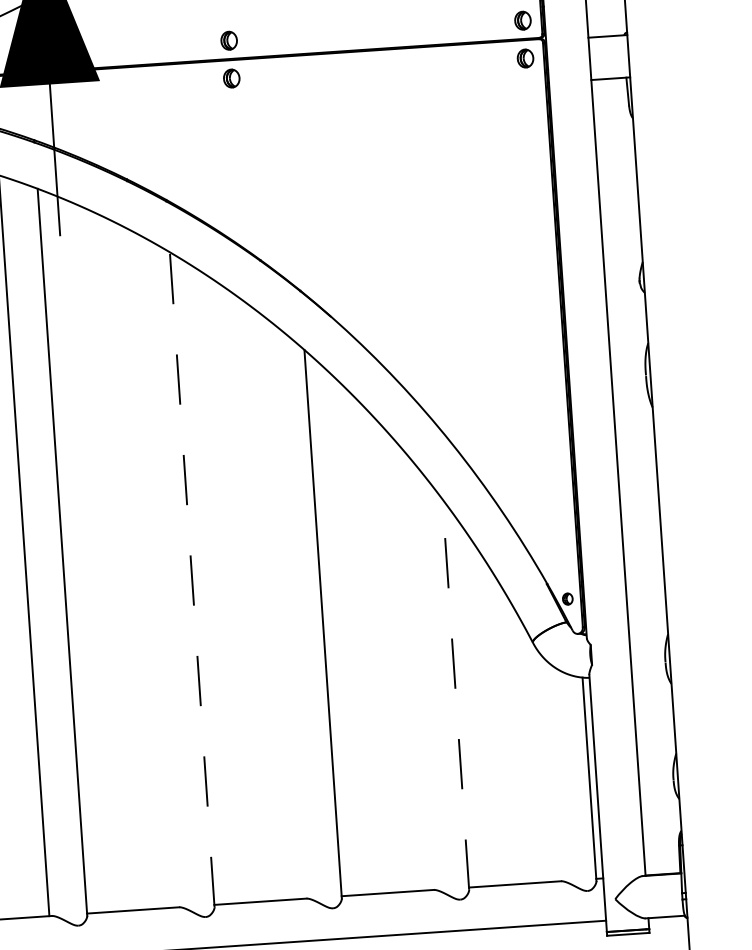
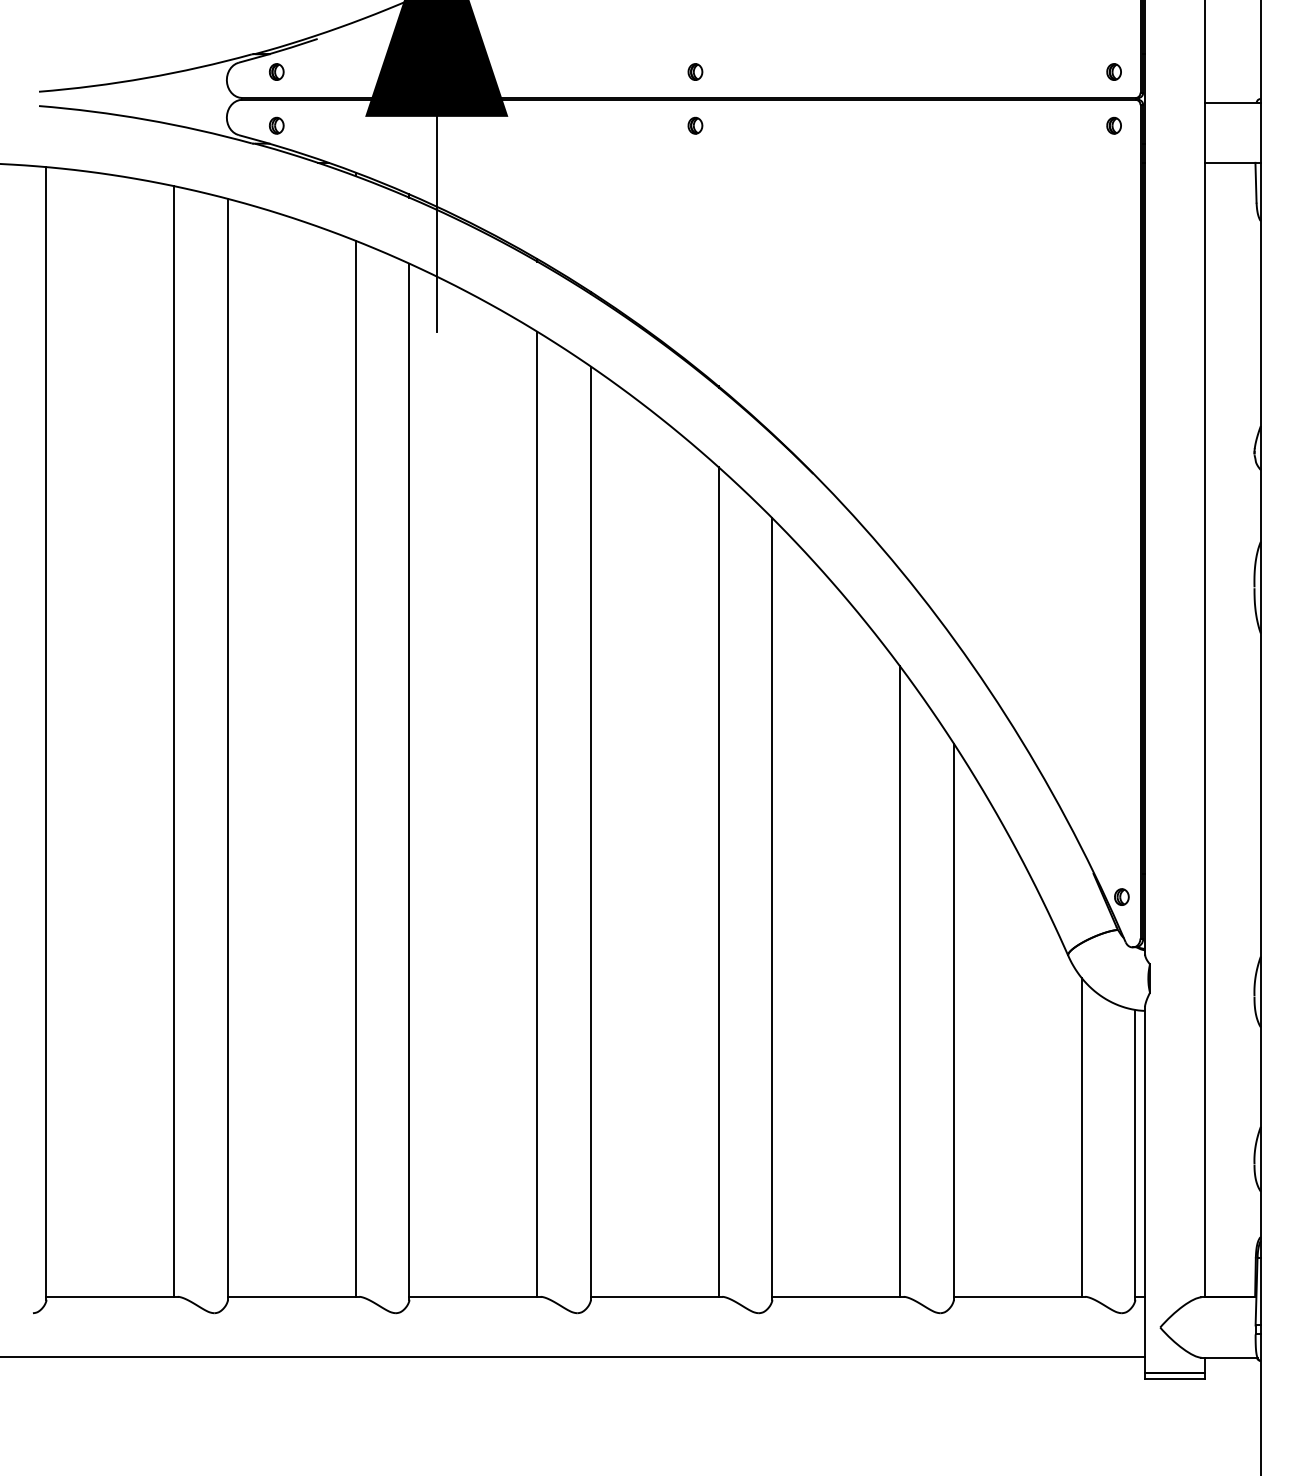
part: (522, 20) -> (1113, 71), size x0.62
part: (229, 40) -> (695, 71), size x0.62
part: (525, 58) -> (1113, 125), size x0.62
part: (231, 78) -> (695, 125), size x0.62
line: (153, 568) -> (537, 813), added
line: (192, 579) -> (590, 833), dashed -> solid
line: (284, 607) -> (718, 881), added
line: (416, 668) -> (900, 981), added
line: (455, 694) -> (953, 1021), dashed -> solid
line: (550, 768) -> (1081, 1136), added

